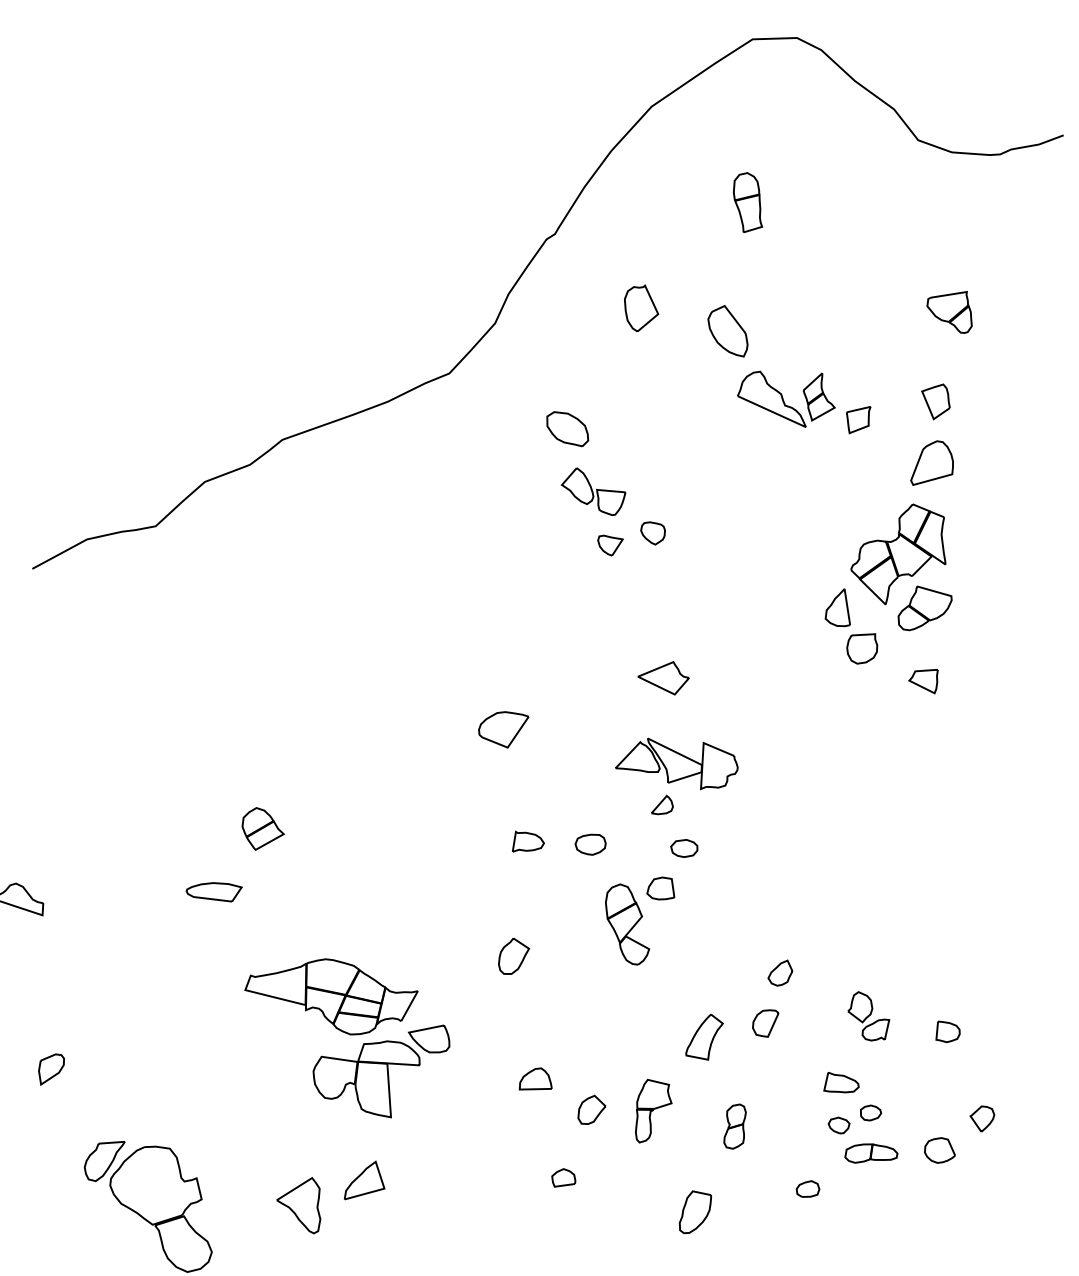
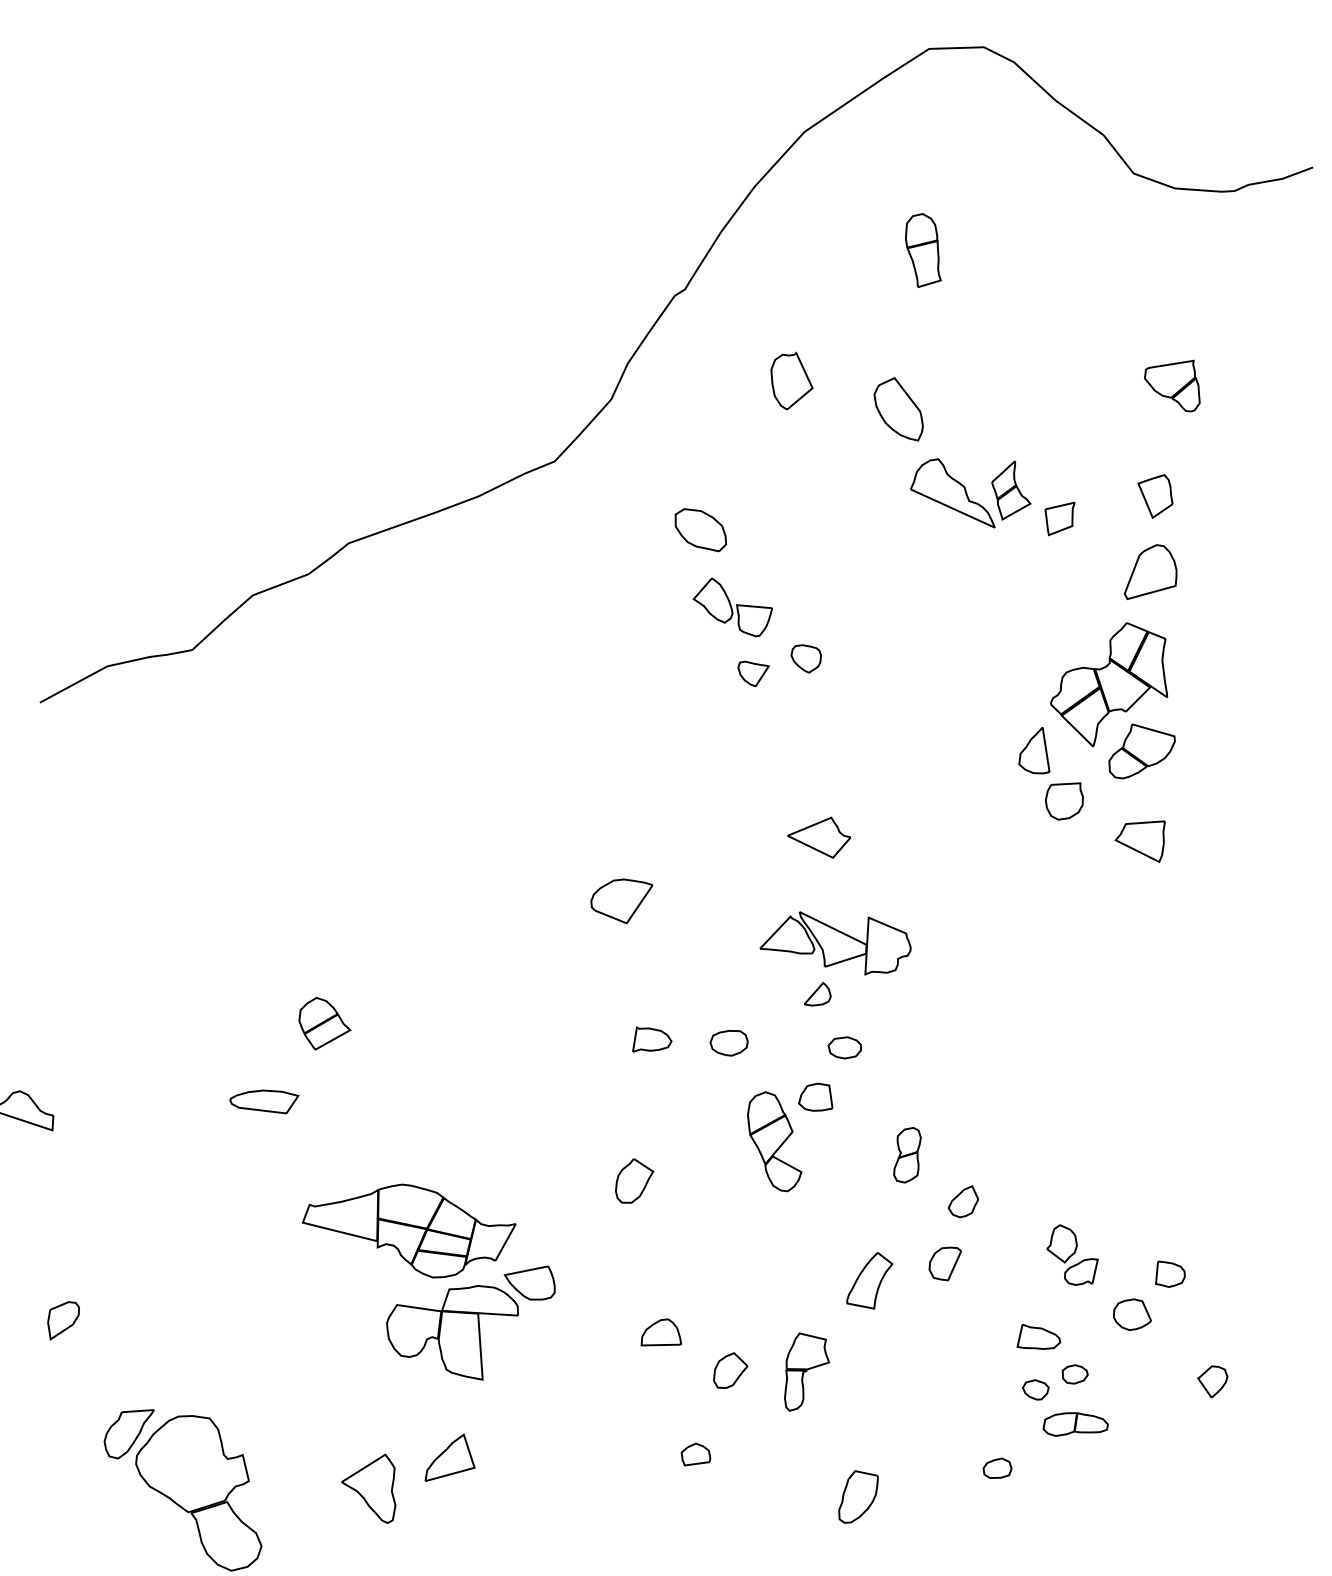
part: (923, 681) -> (1139, 841), size x1.4
part: (735, 1126) -> (907, 1155), moved
part: (940, 1150) -> (1132, 1314), moved

